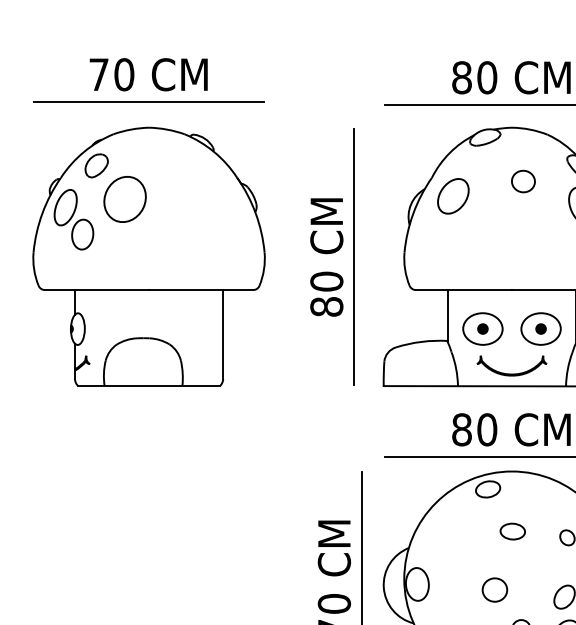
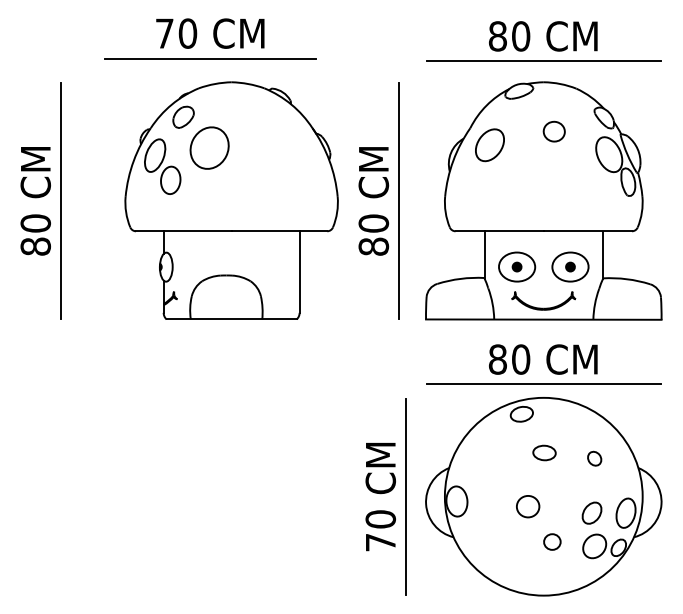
part: (148, 256) -> (231, 200), moved

